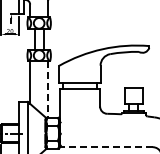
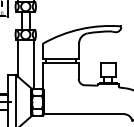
line: (48, 90) -> (33, 65), dashed -> solid
line: (105, 147) -> (83, 114), dashed -> solid

